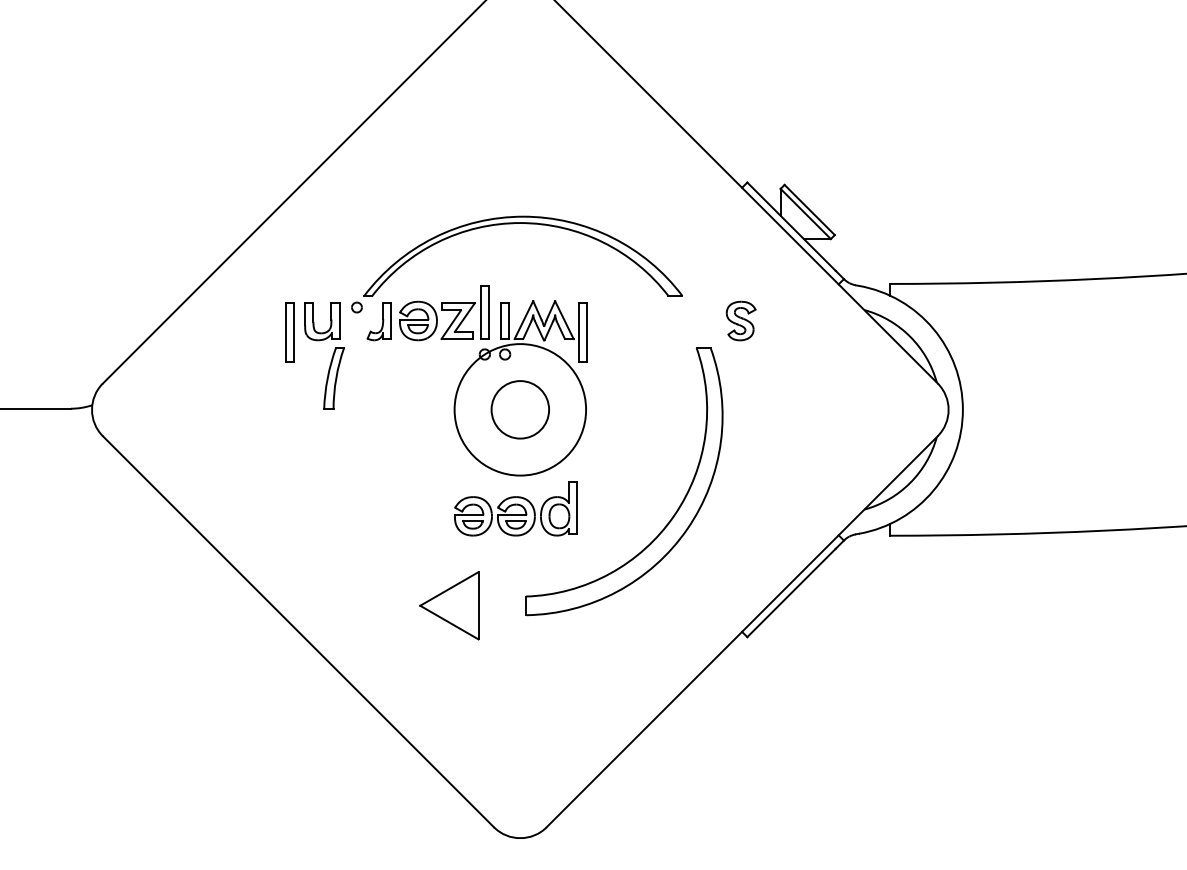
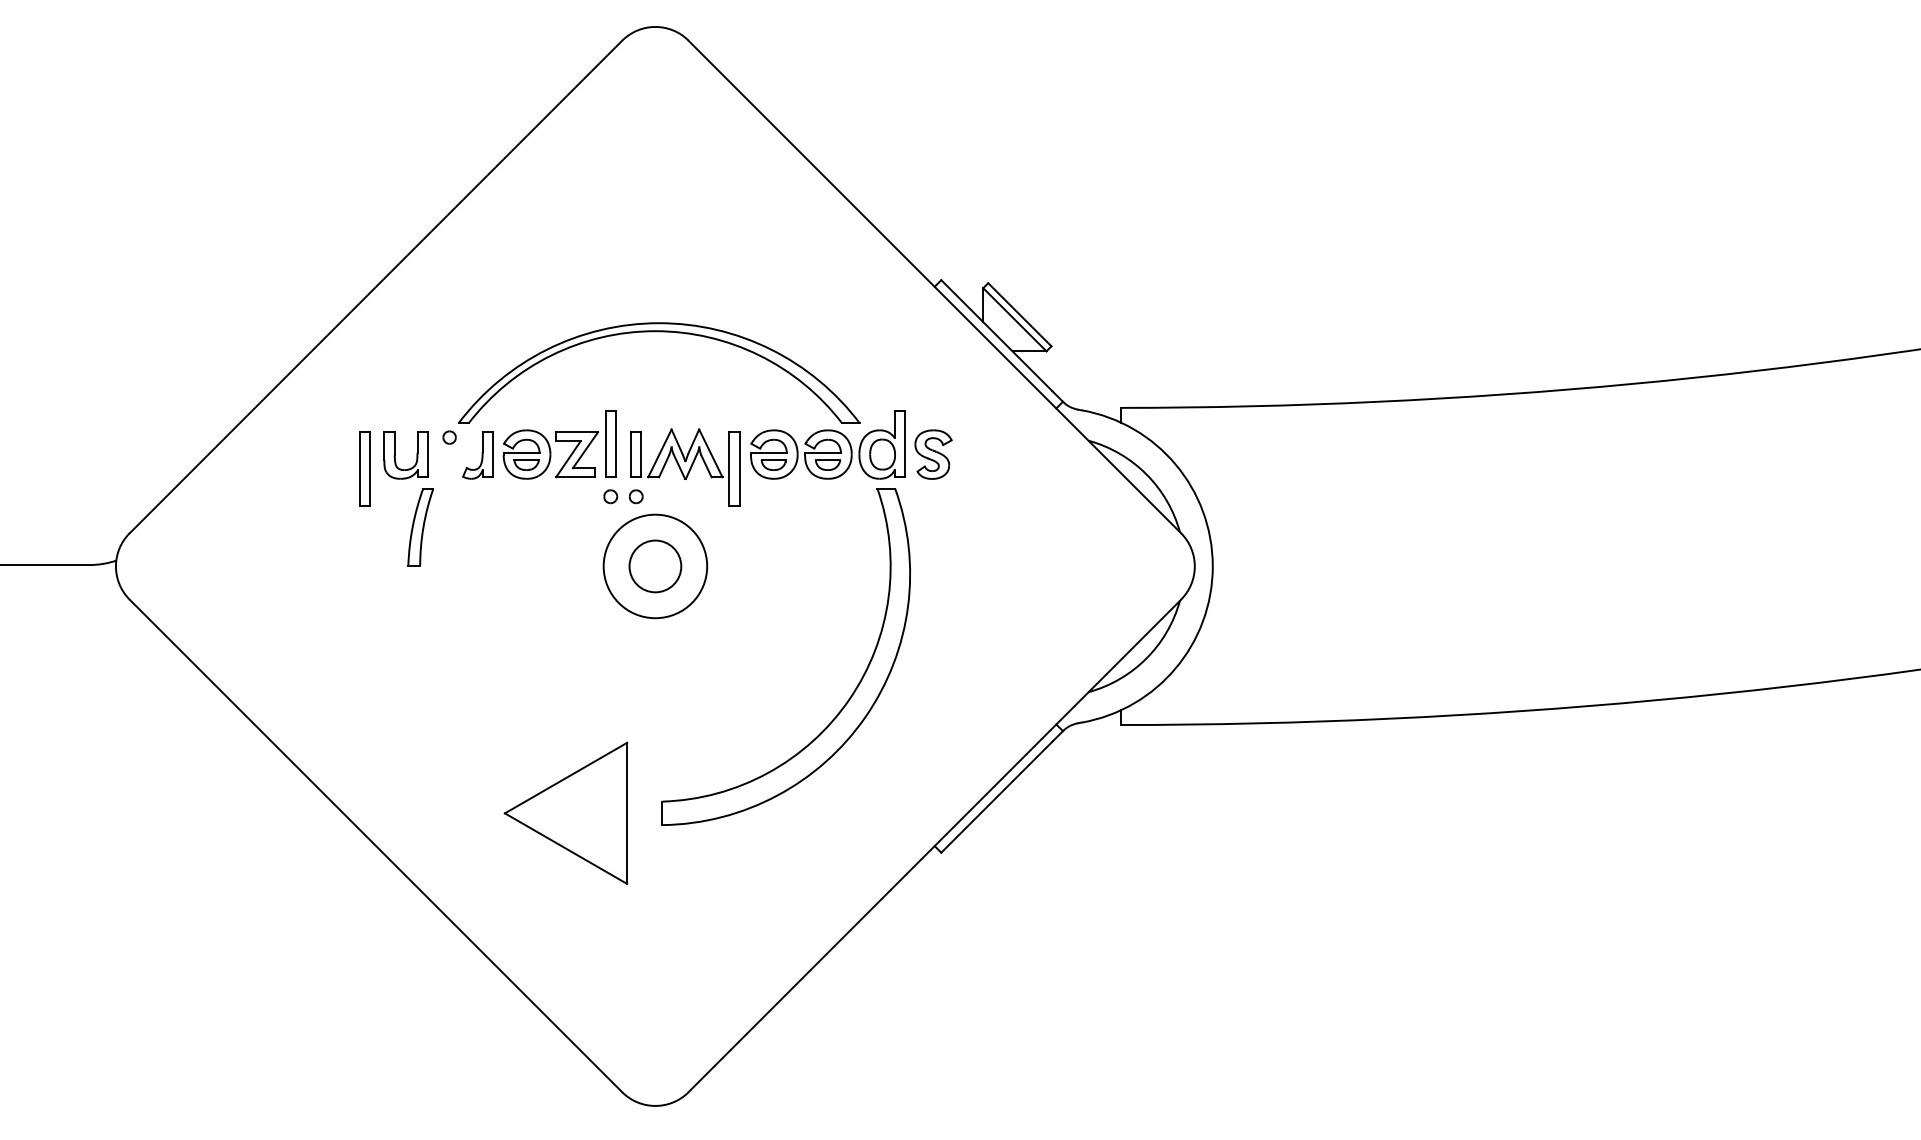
circle: (520, 409) -> (655, 566), size x0.62
circle: (520, 409) -> (655, 566), size x0.71
part: (515, 508) -> (827, 444), moved
part: (448, 605) -> (565, 812), size x1.67

